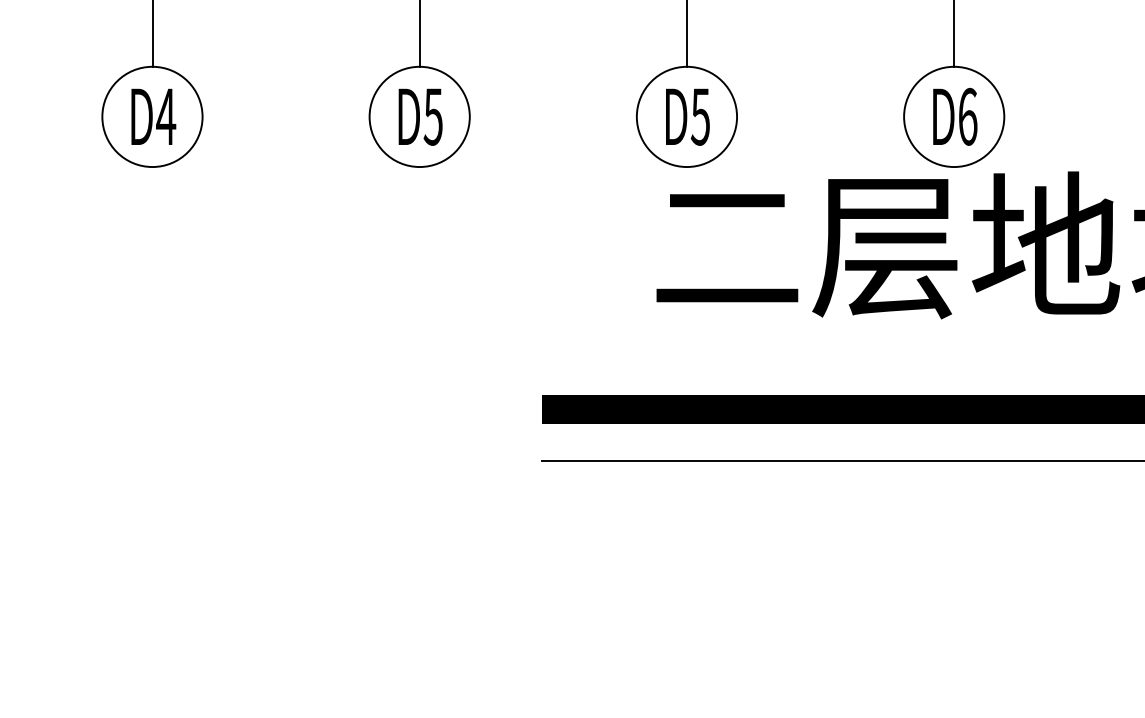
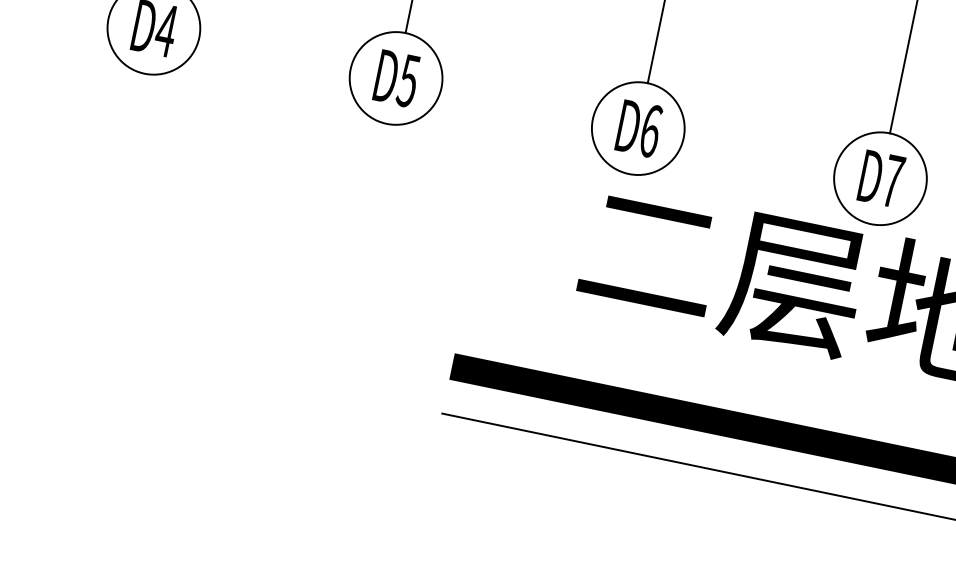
text: (700, 116) -> (650, 130), D5 -> D6
text: (967, 116) -> (892, 180), D6 -> D7

